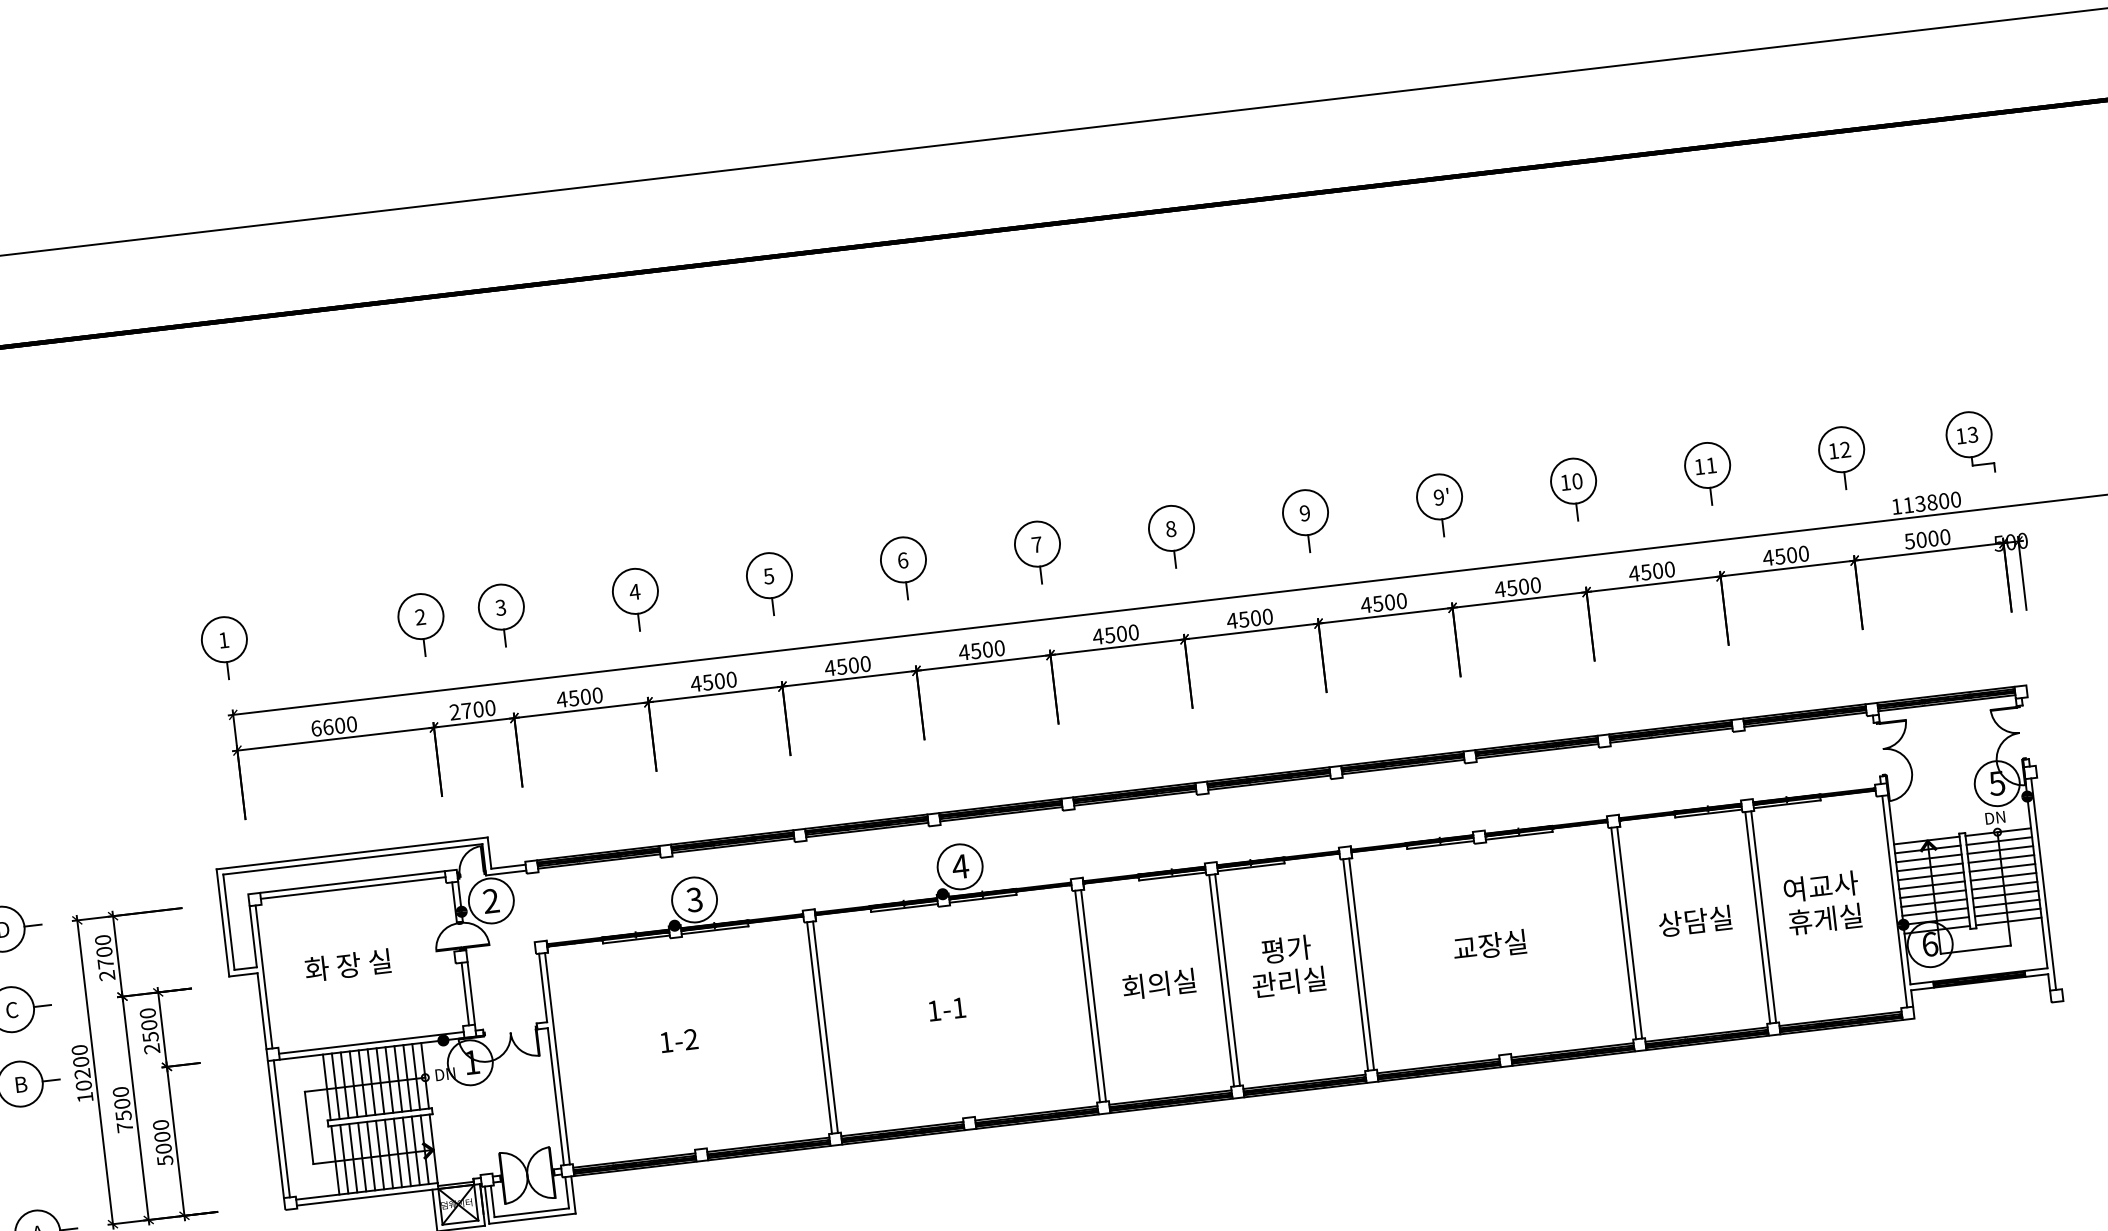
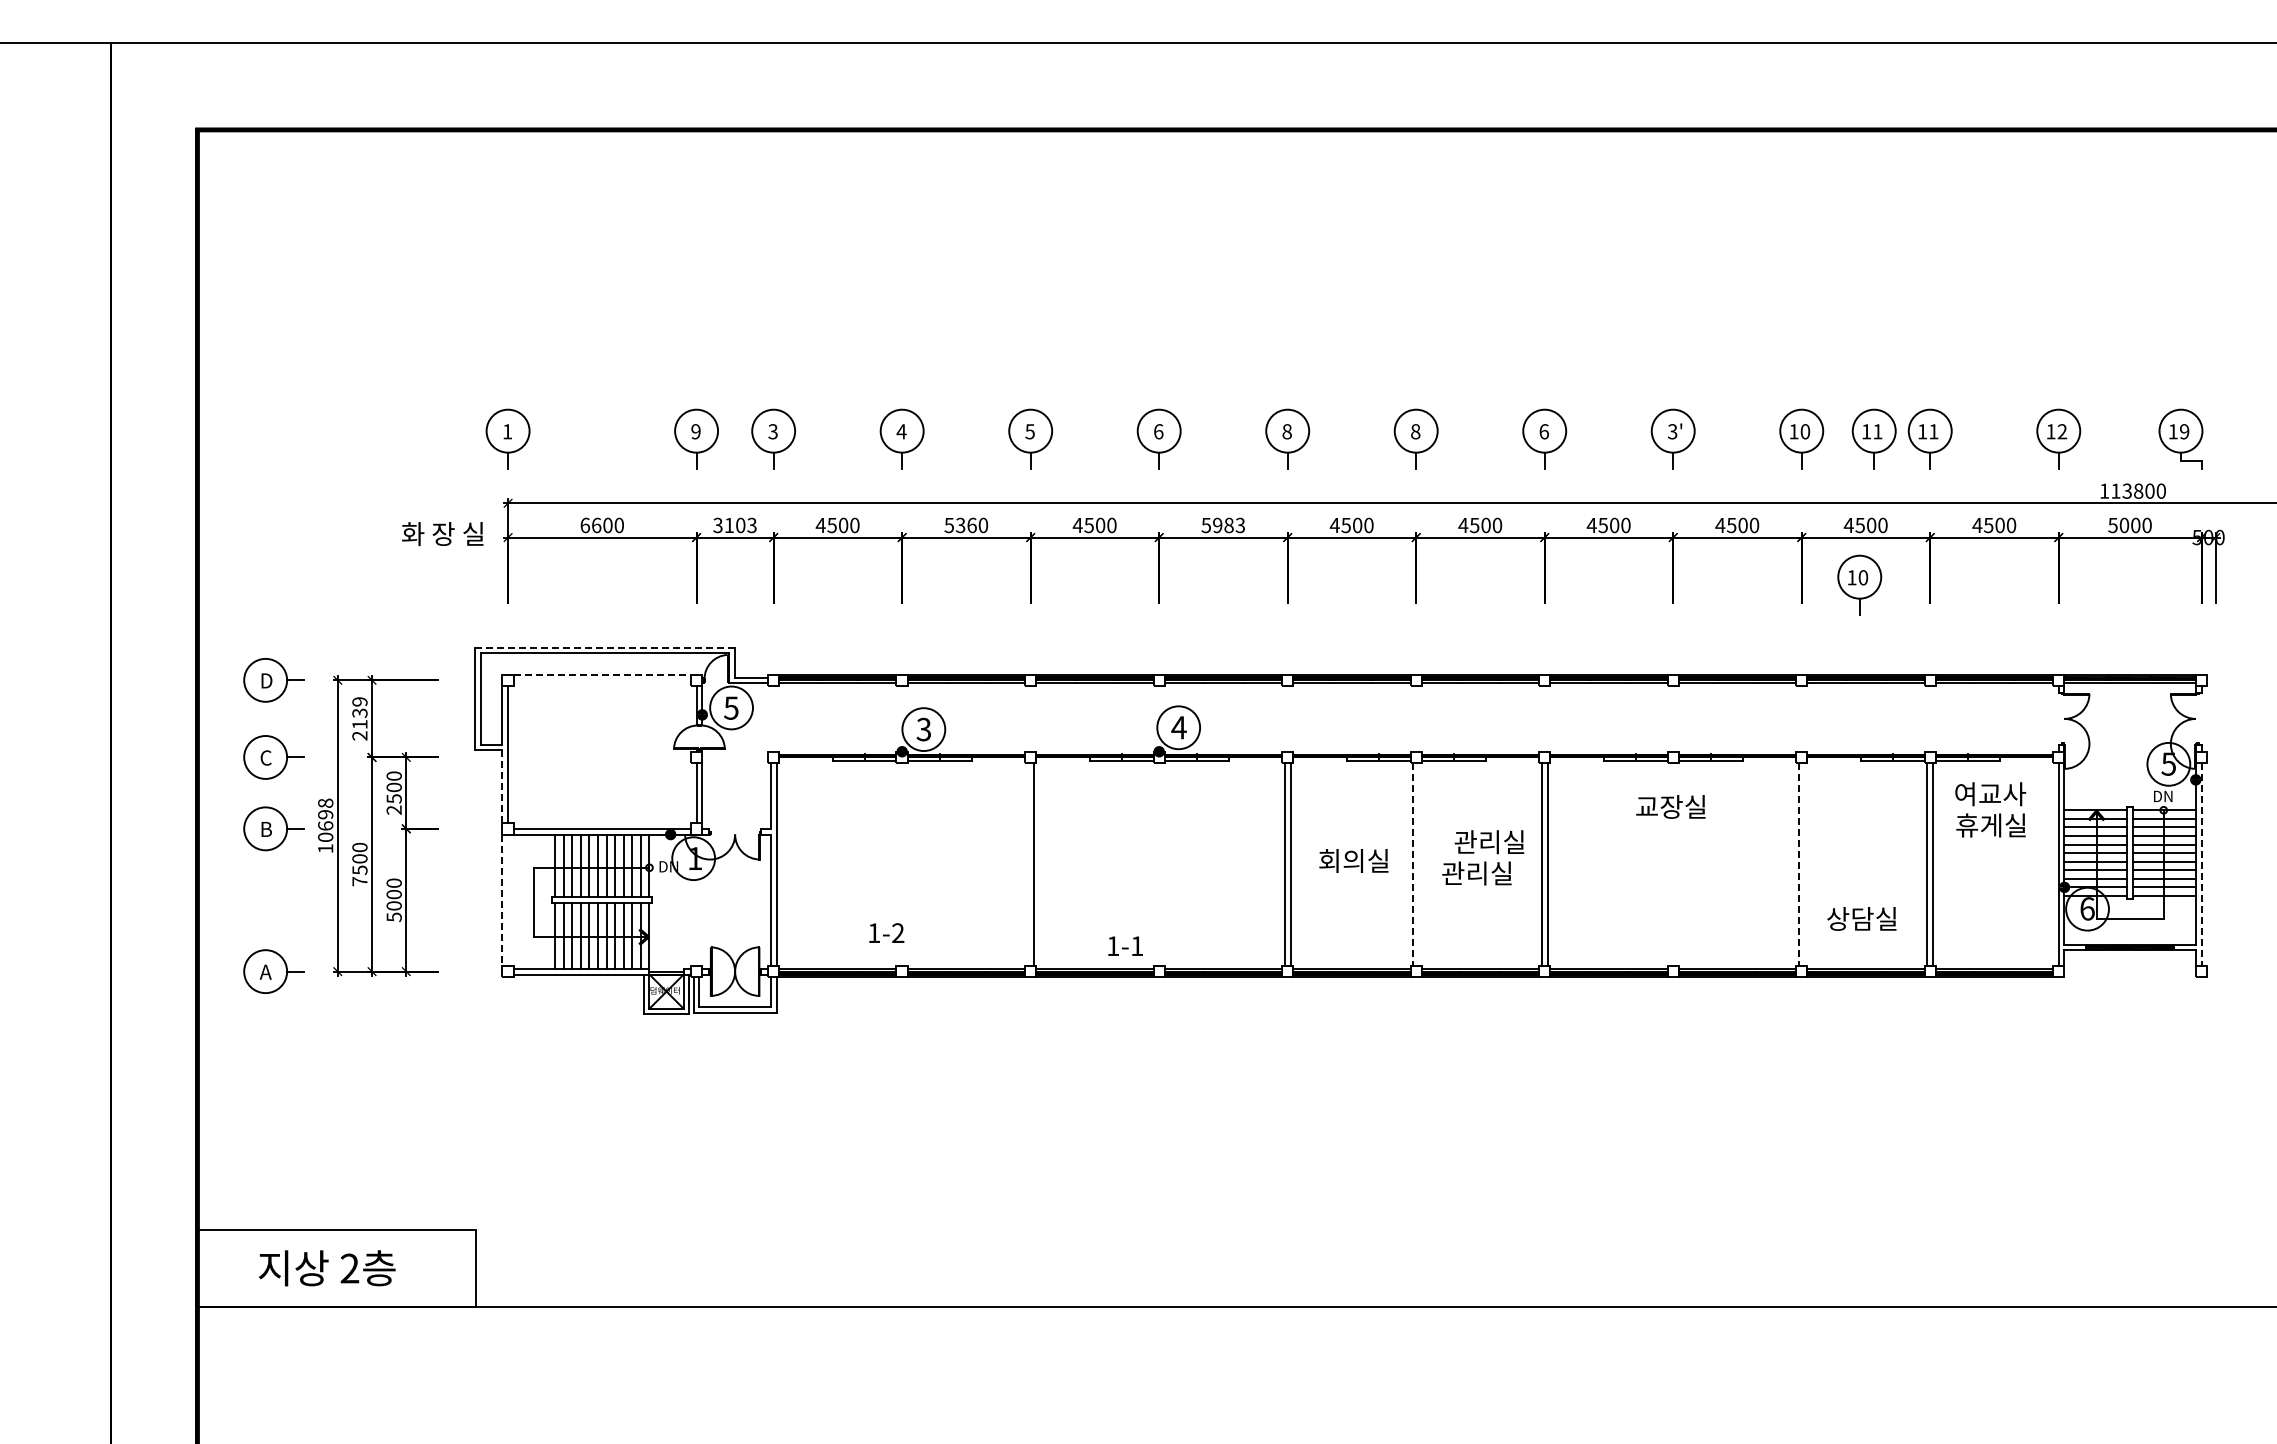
text: (1972, 434) -> (2184, 431), 13 -> 19
part: (1649, 480) -> (1873, 438), added
text: (1438, 497) -> (1672, 431), 9' -> 3'
text: (1304, 513) -> (1543, 431), 9 -> 6
text: (1036, 544) -> (1286, 431), 7 -> 8
text: (419, 617) -> (695, 431), 2 -> 9
part: (1652, 634) -> (1859, 584), added
text: (982, 650) -> (1223, 525), 4500 -> 5983
text: (707, 682) -> (960, 525), 4500 -> 5360
text: (472, 710) -> (734, 525), 2700 -> 3103
line: (352, 853) -> (605, 647), solid -> dashed
line: (352, 881) -> (602, 674), solid -> dashed
line: (2043, 885) -> (2201, 865), solid -> dashed
line: (352, 888) -> (601, 680), removed
text: (491, 900) -> (731, 707), 2 -> 5
text: (1822, 902) -> (1990, 809), moved
text: (1694, 920) -> (1861, 918), moved
line: (1629, 932) -> (1804, 864), removed
line: (1623, 934) -> (1798, 865), solid -> dashed
text: (1489, 945) -> (1670, 806), moved
text: (1298, 948) -> (1489, 842), 평가 -> 관리실
text: (104, 952) -> (359, 713), 2700 -> 2139
text: (347, 964) -> (442, 533), moved
line: (1228, 979) -> (1419, 864), removed
line: (1221, 981) -> (1413, 865), solid -> dashed
text: (946, 1008) -> (1125, 945), moved
line: (262, 1011) -> (502, 787), solid -> dashed
line: (819, 1027) -> (1027, 864), removed
text: (678, 1040) -> (886, 932), moved
text: (80, 1061) -> (325, 814), 10200 -> 10698
line: (282, 1128) -> (508, 899), removed
line: (276, 1129) -> (502, 900), solid -> dashed

